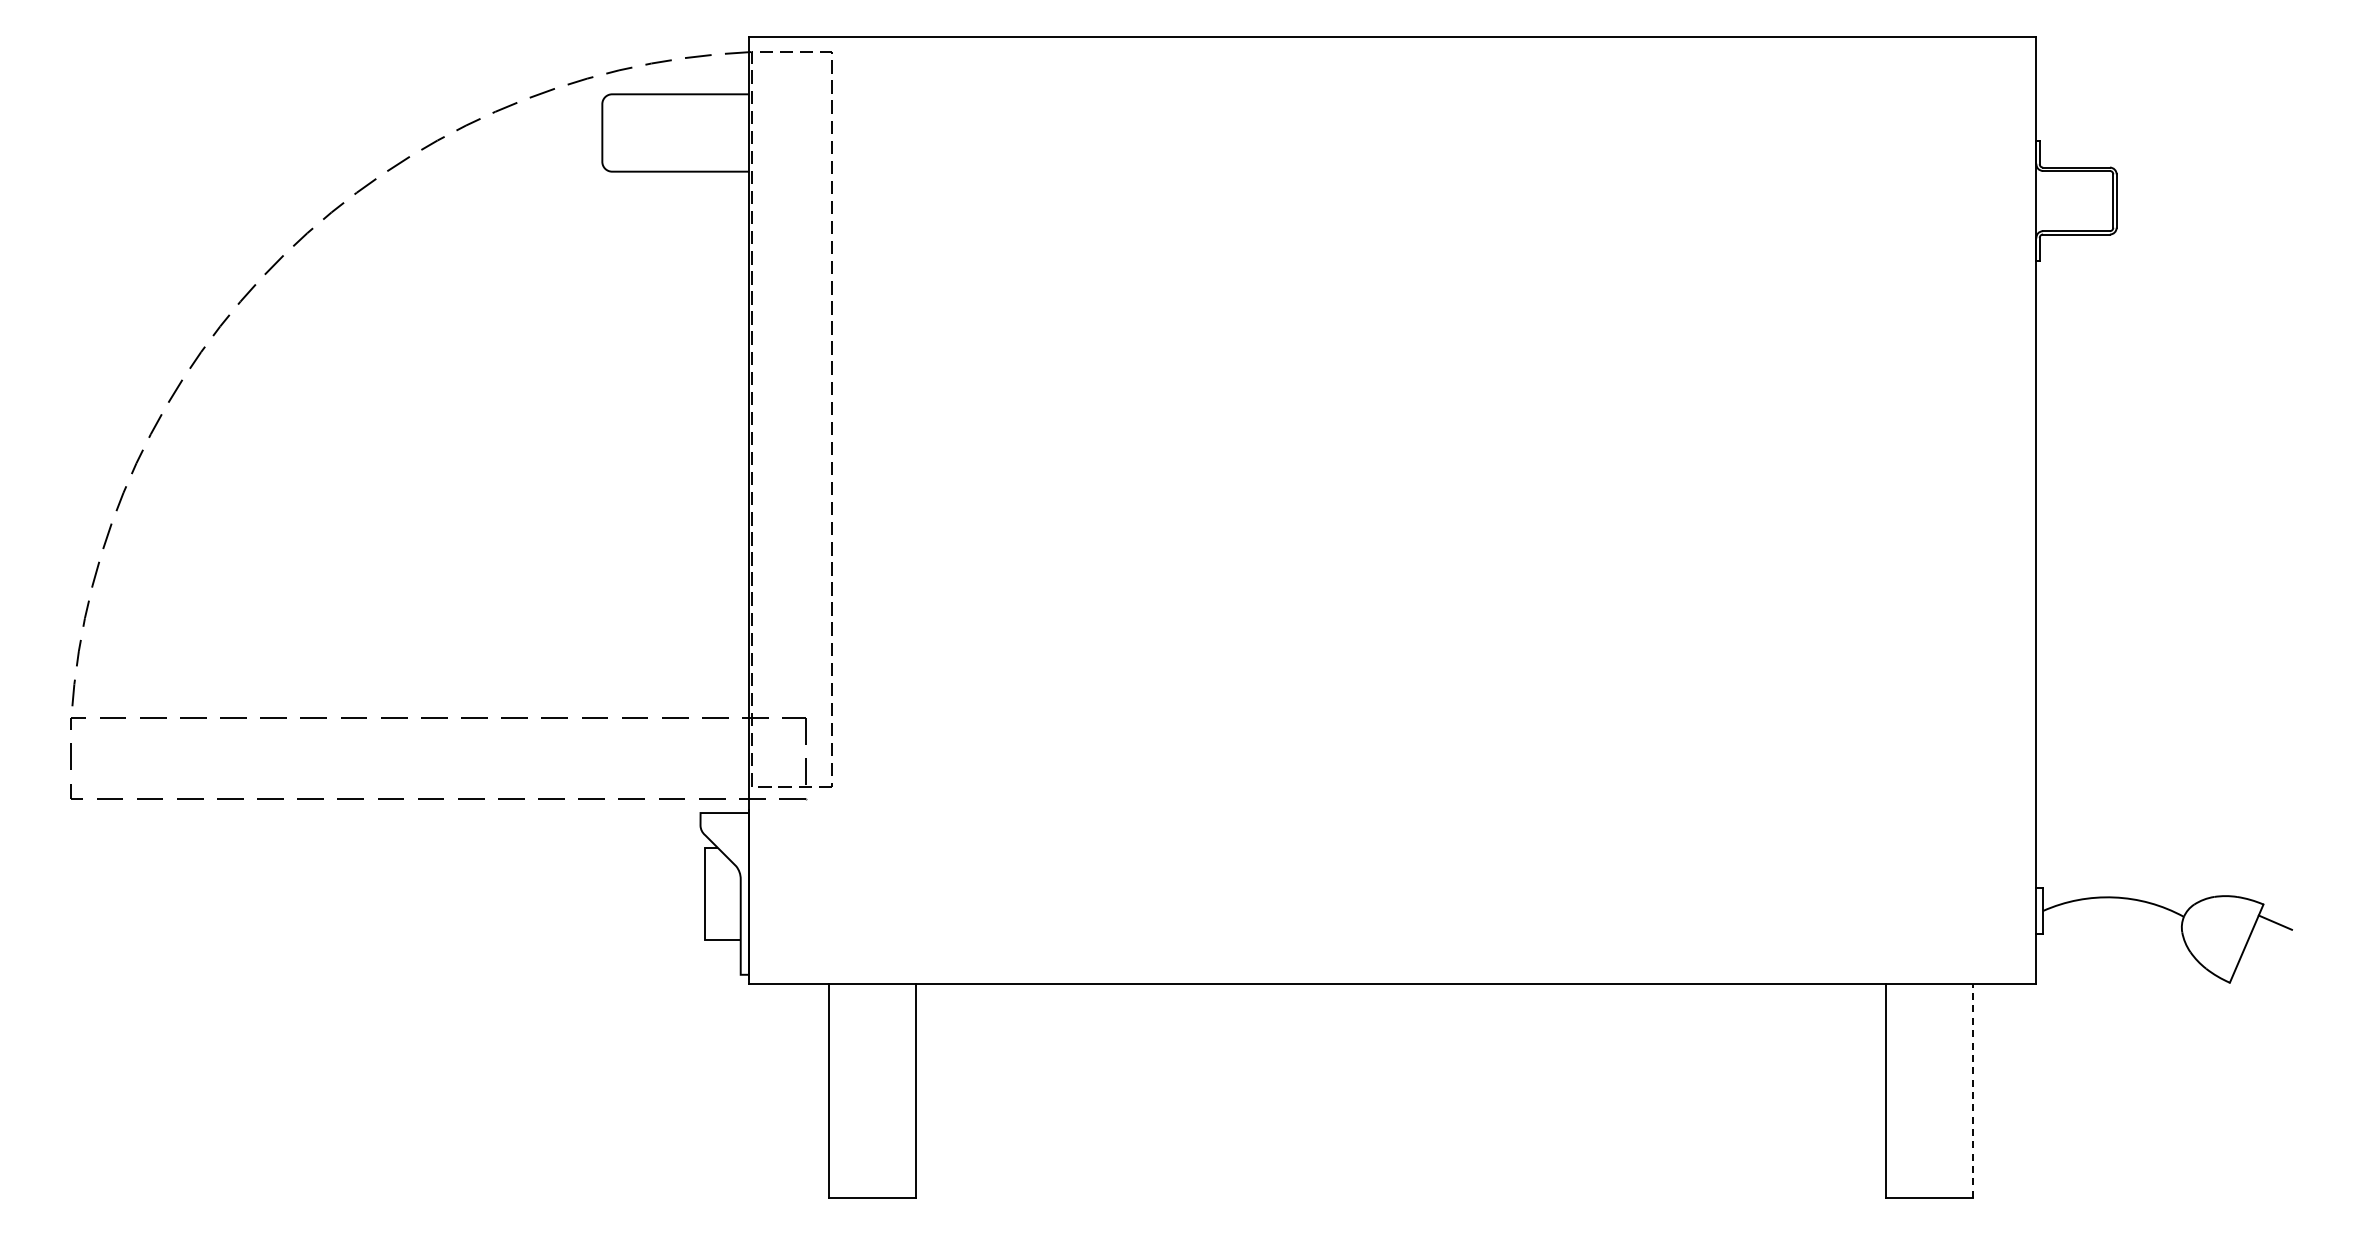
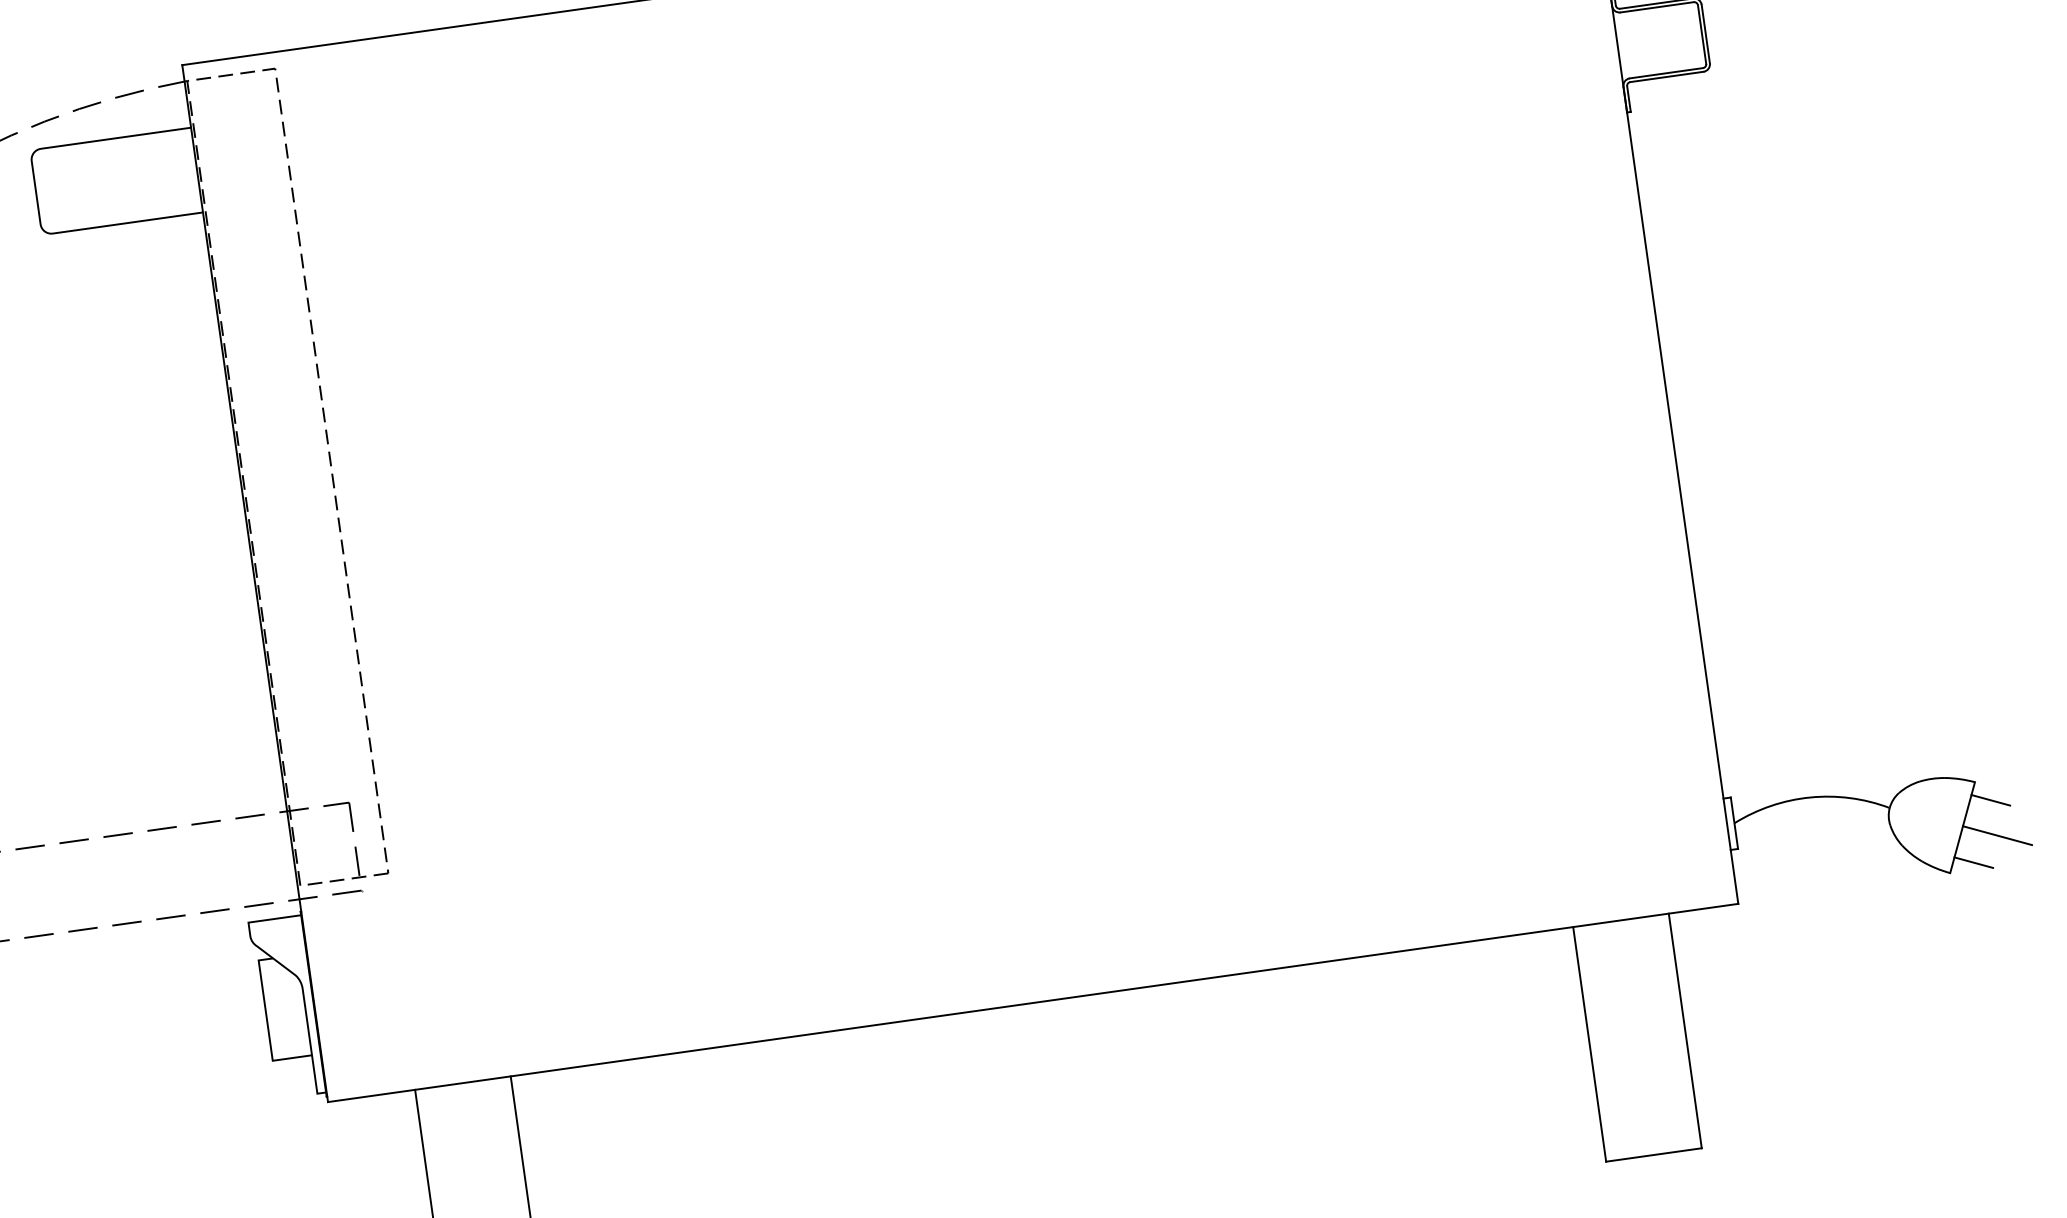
line: (2276, 954) -> (1996, 834), added
line: (2251, 976) -> (1972, 862), added
line: (1972, 1090) -> (1684, 1030), dashed -> solid

